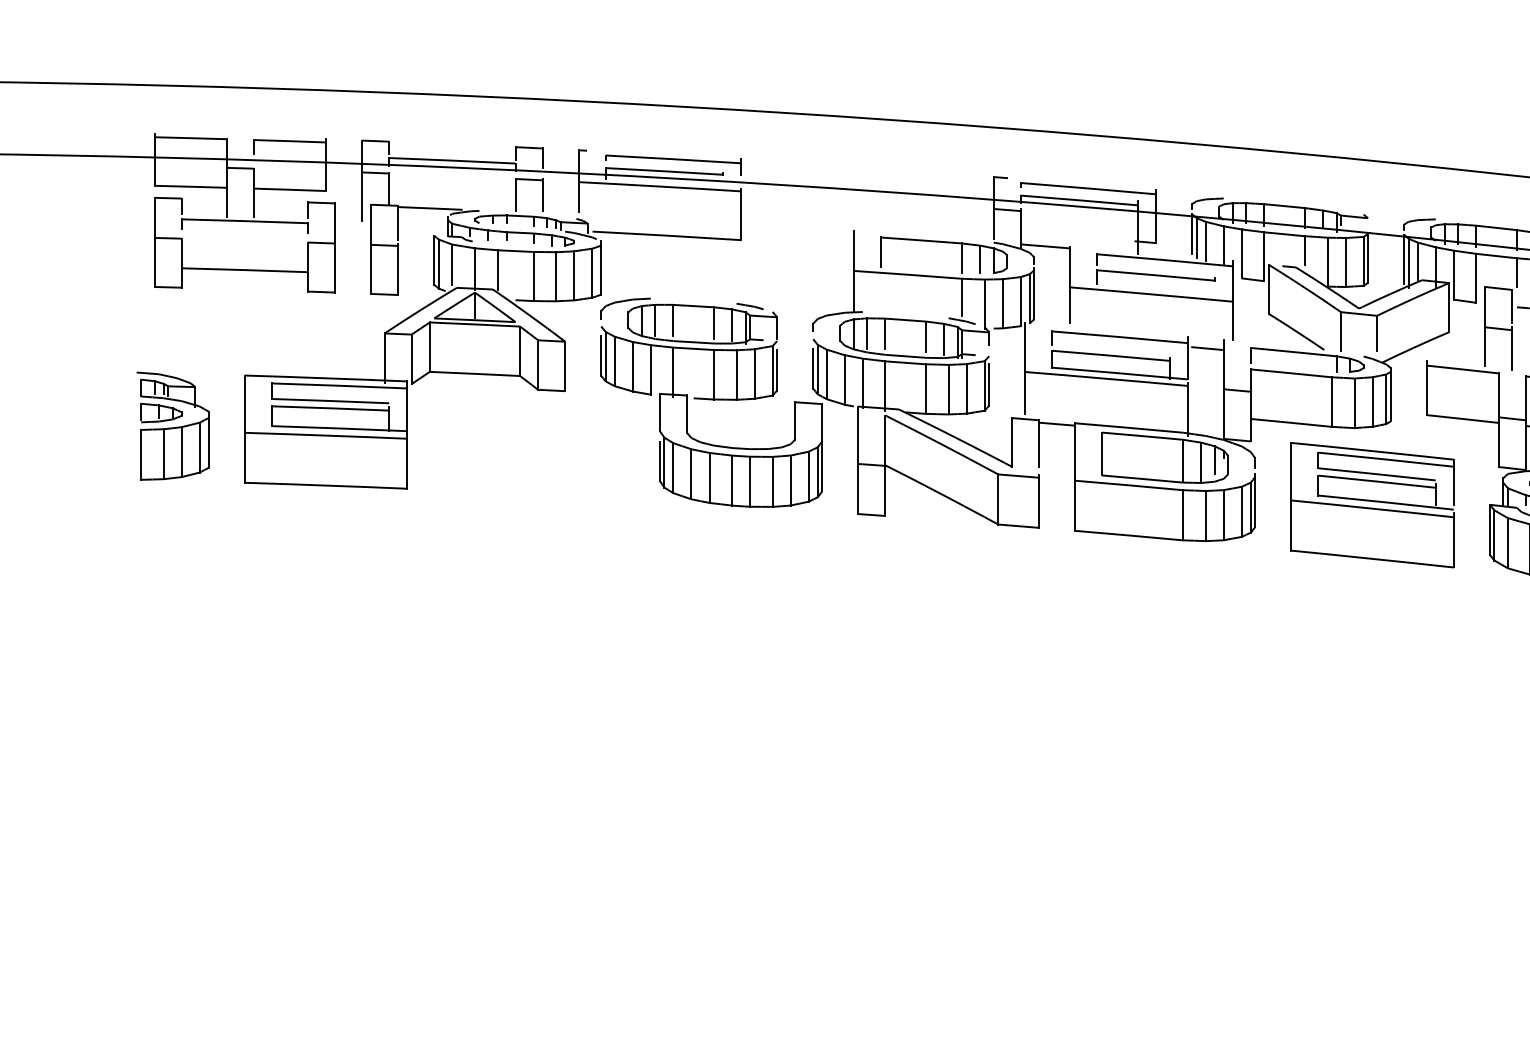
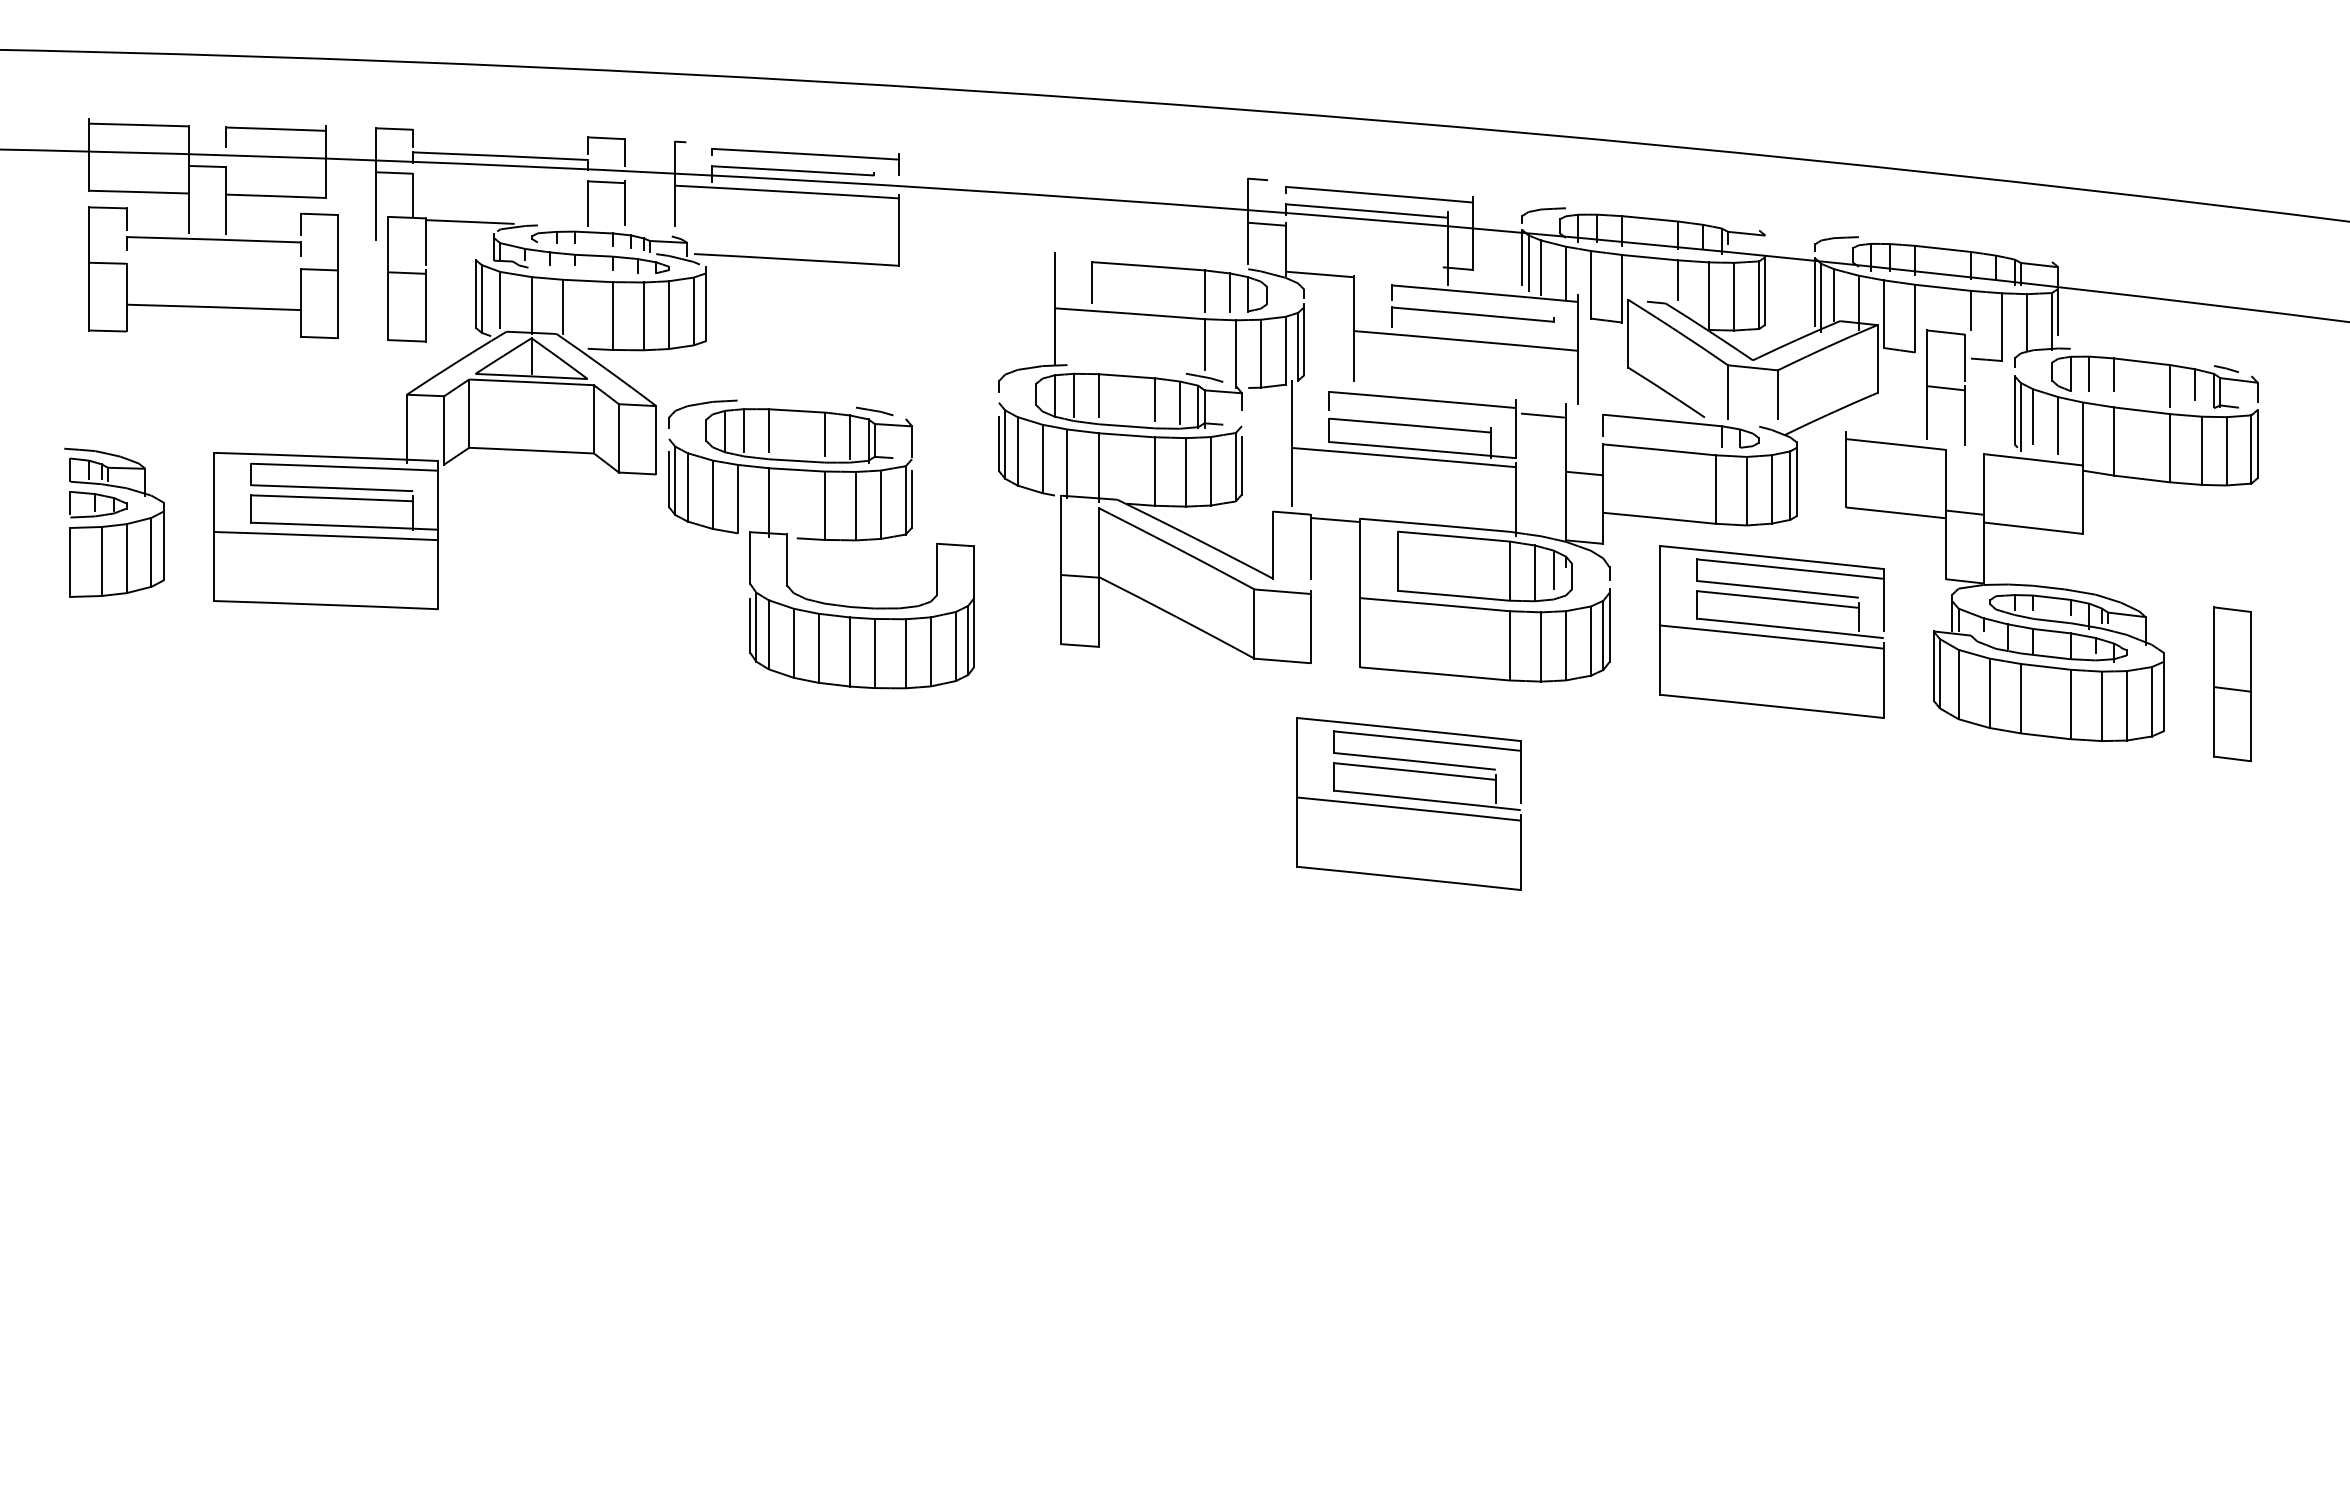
part: (711, 402) -> (821, 544), moved
part: (1109, 629) -> (1408, 803), added

